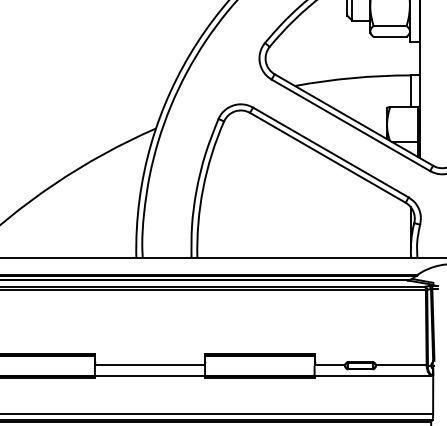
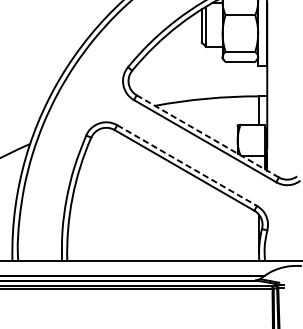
line: (353, 119) -> (207, 135), solid -> dashed
line: (330, 152) -> (186, 165), solid -> dashed

